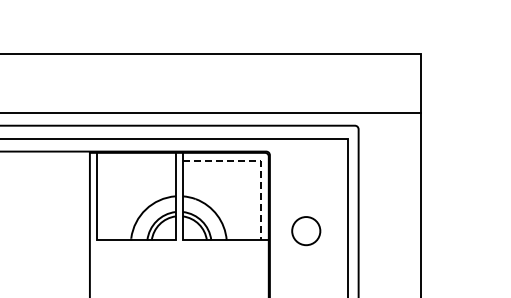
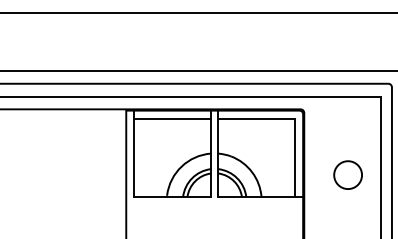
line: (136, 161) -> (172, 119), added
line: (260, 162) -> (294, 120), dashed -> solid
circle: (306, 231) -> (348, 175), moved

